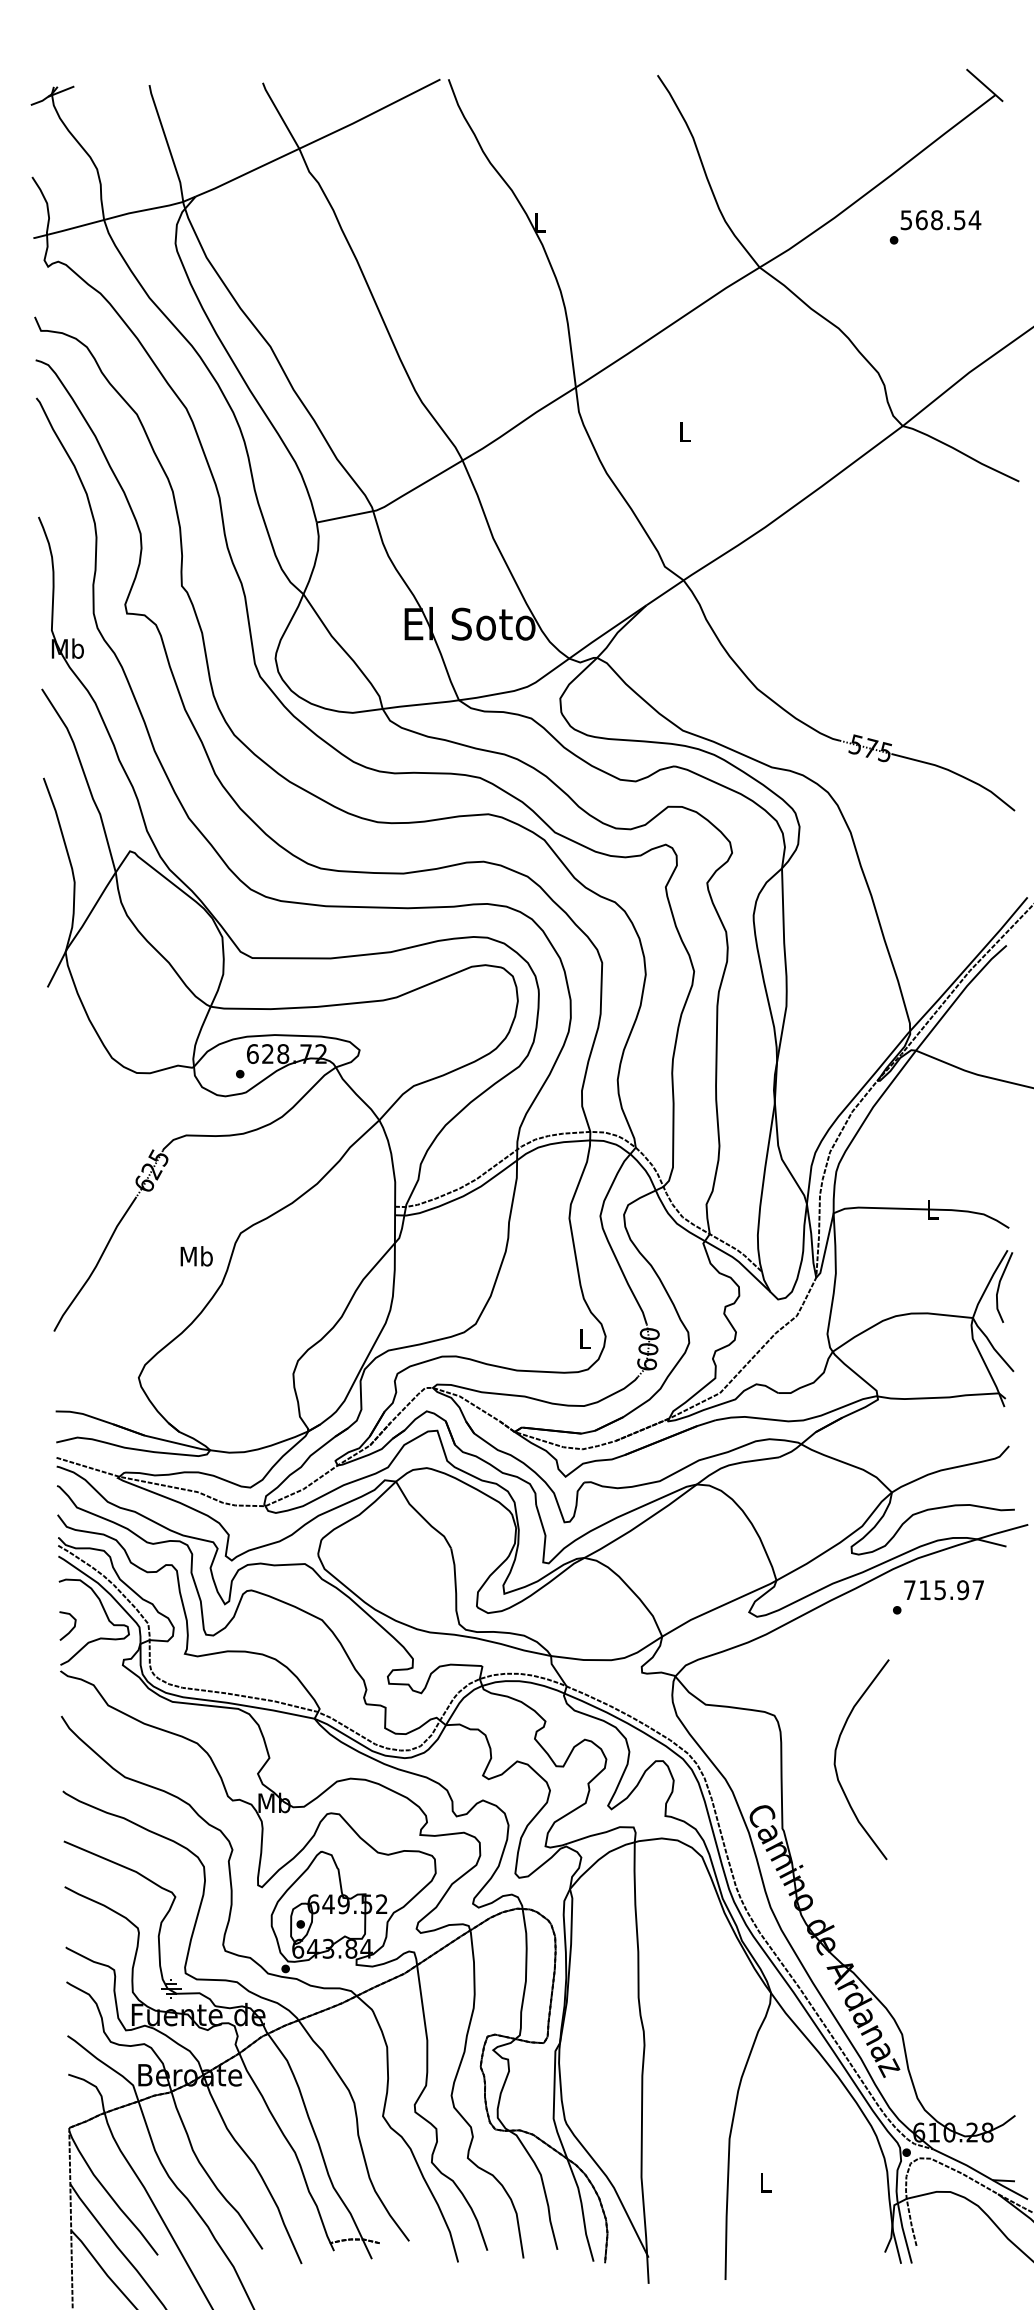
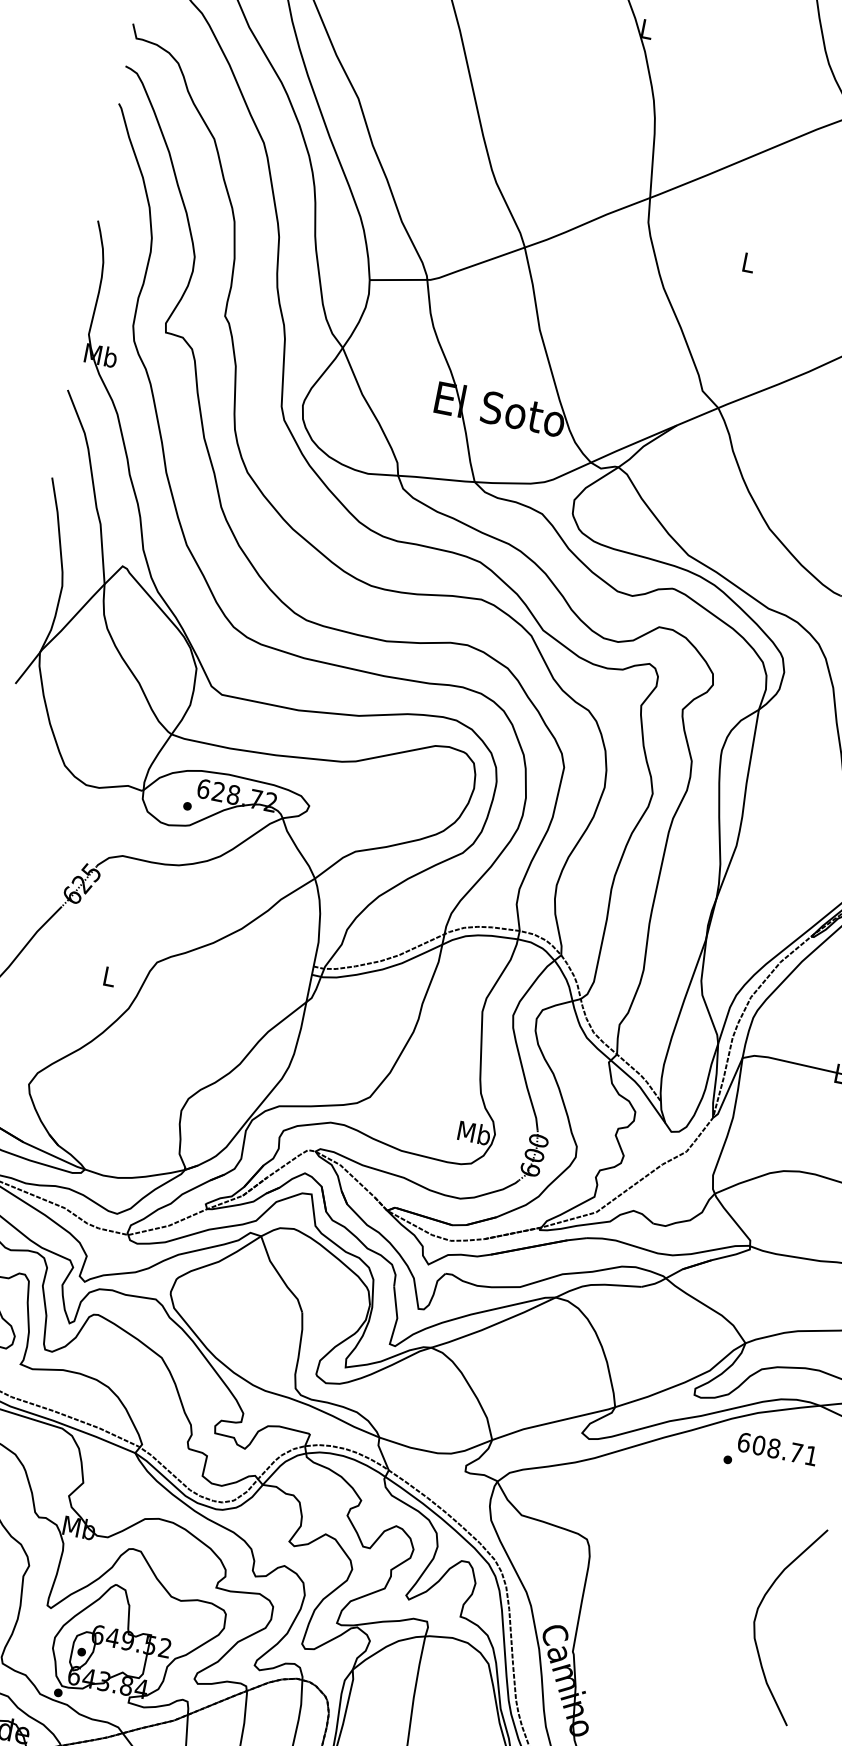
text: (196, 1256) -> (109, 976), Mb -> L
text: (585, 1338) -> (474, 1132), L -> Mb
text: (943, 1590) -> (777, 1449), 715.97 -> 608.71
curve: (836, 1756) -> (757, 1614), moved

